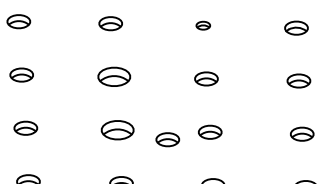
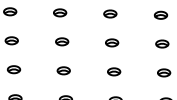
part: (203, 24) -> (110, 13), size x1.67
part: (115, 76) -> (62, 41), size x0.71
part: (116, 129) -> (63, 70), size x0.71
part: (168, 138) -> (91, 75), removed

